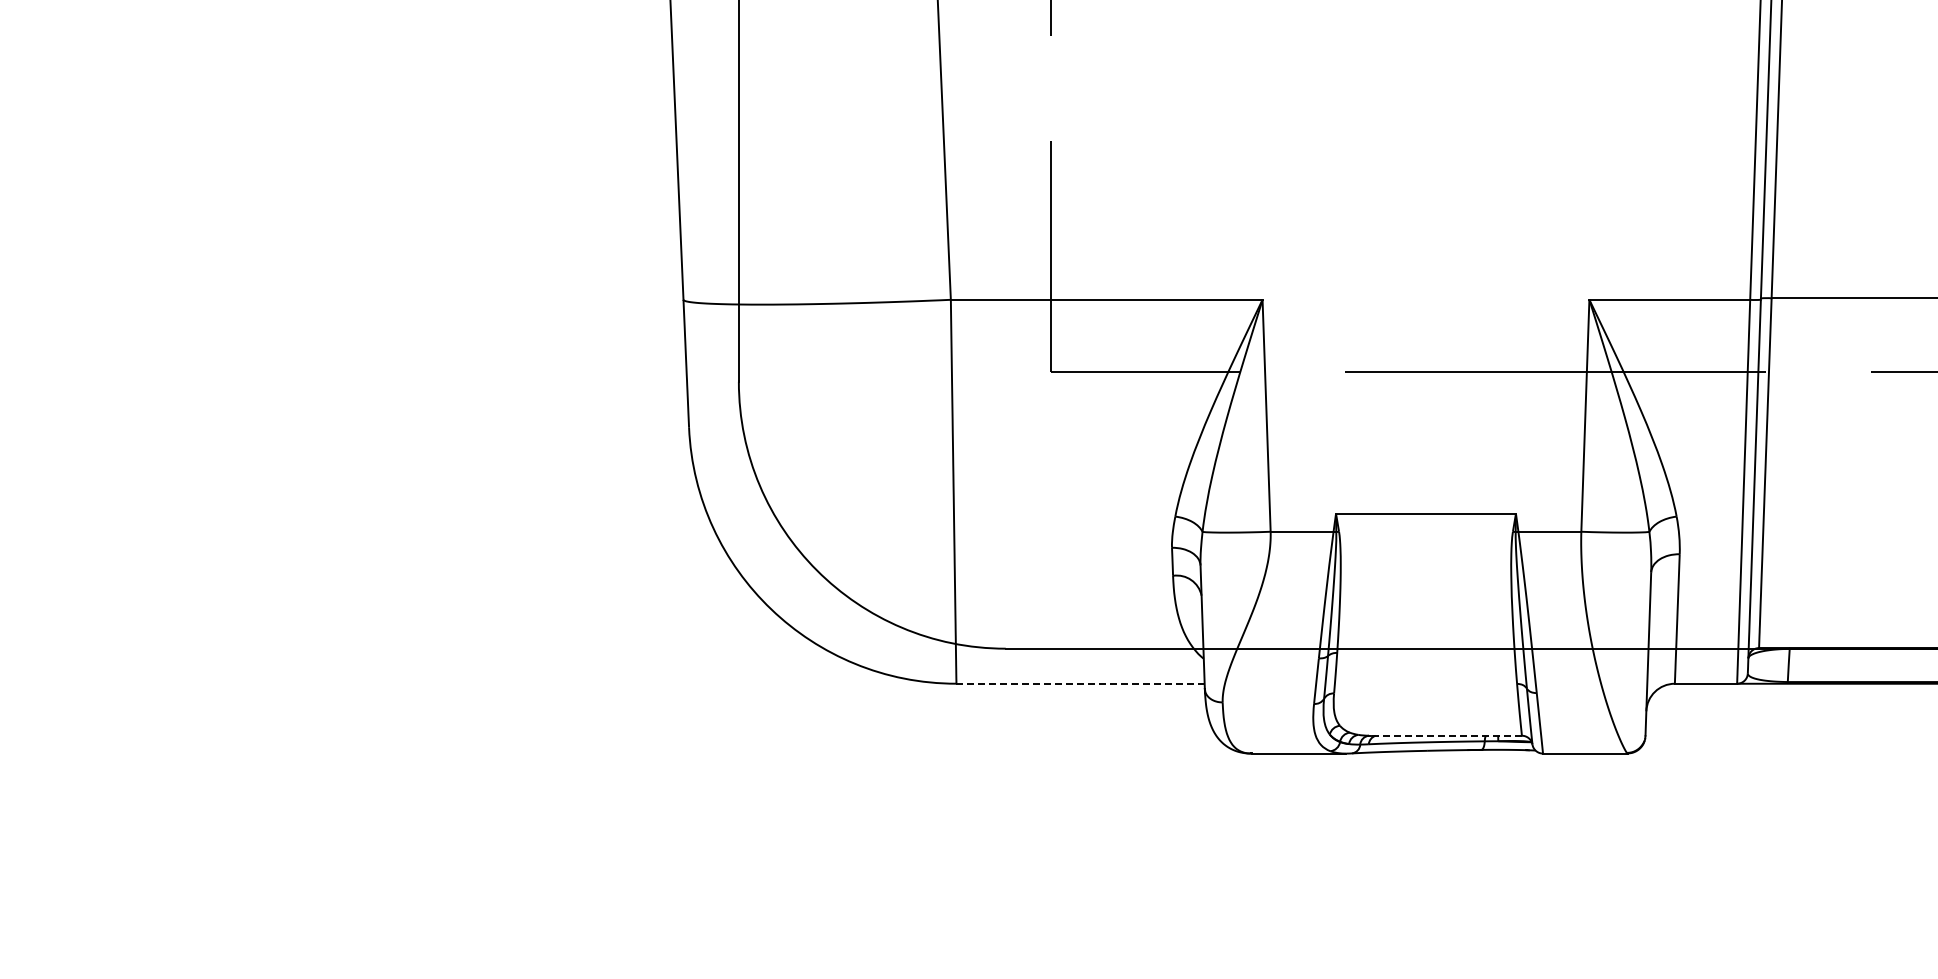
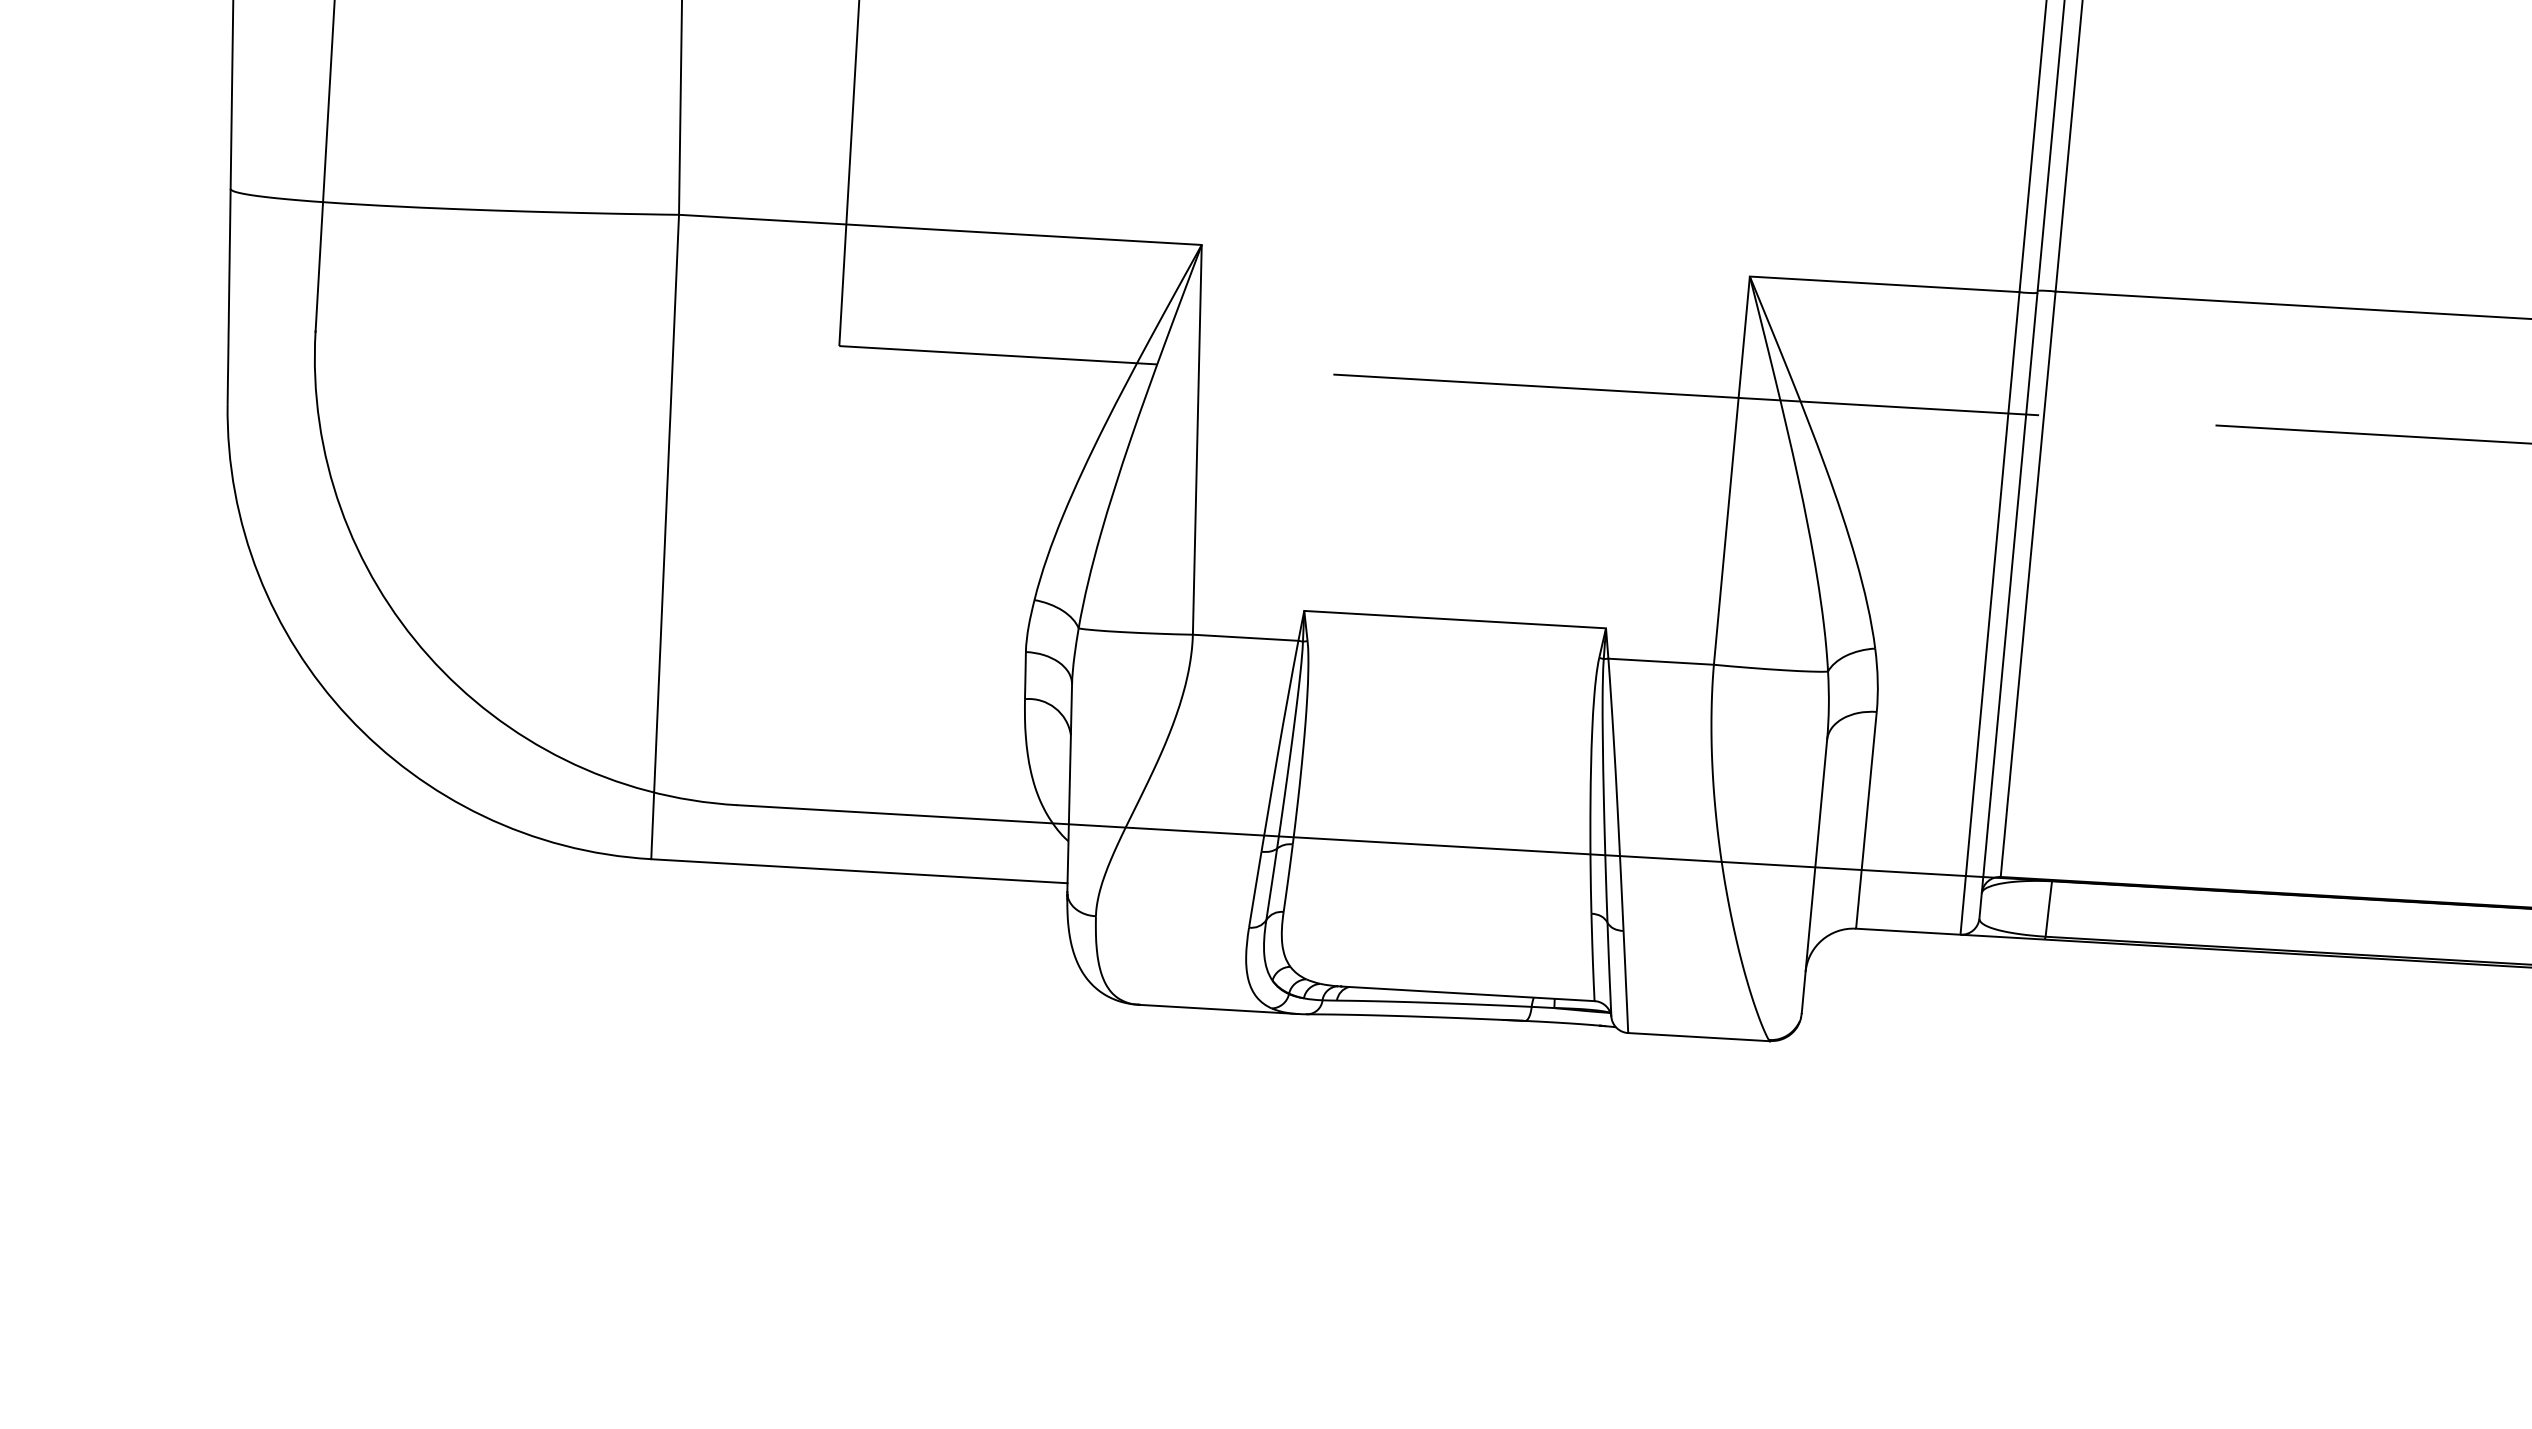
line: (1081, 683) -> (861, 870), dashed -> solid
line: (1446, 735) -> (1468, 993), dashed -> solid

